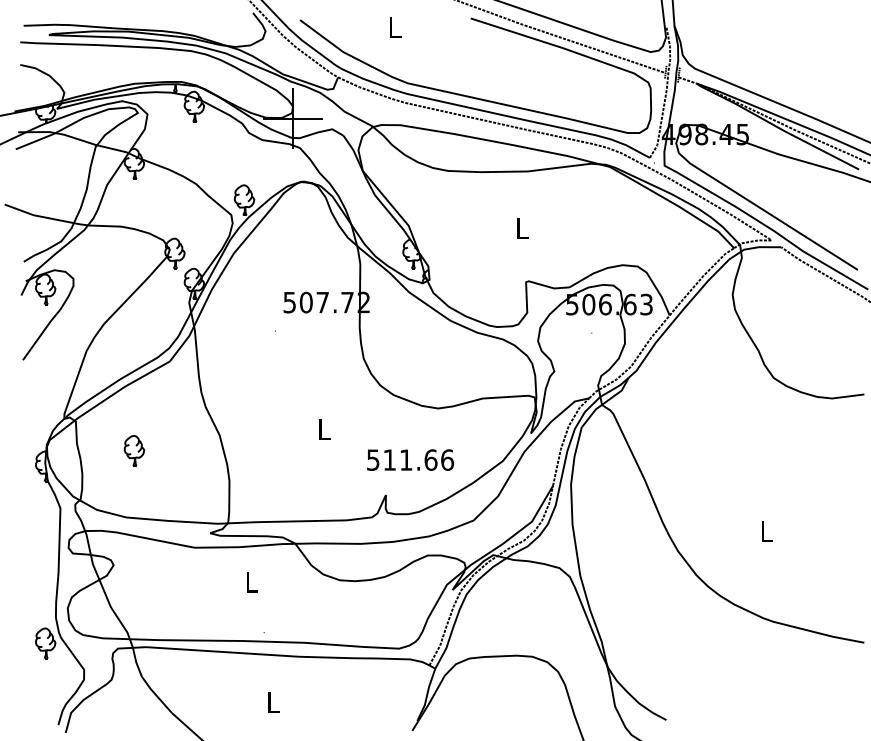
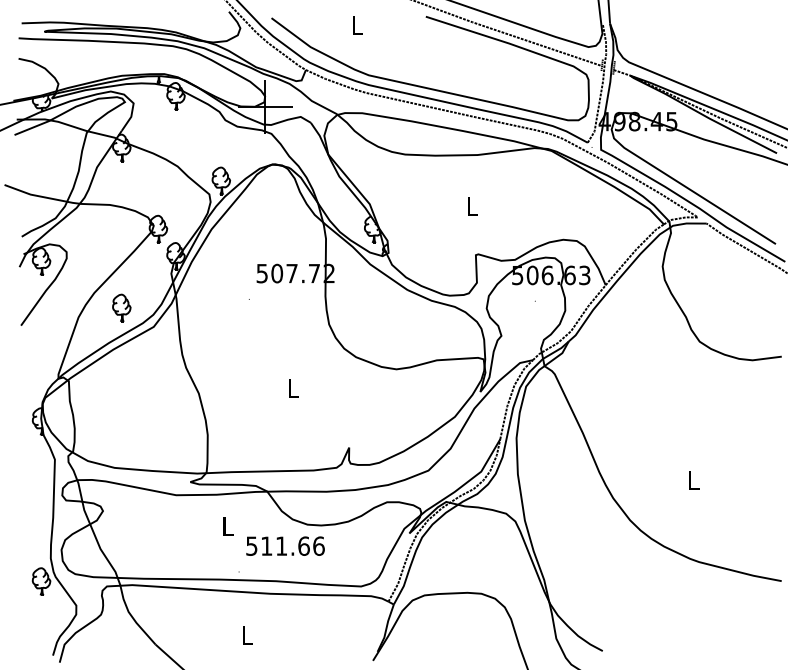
part: (133, 450) -> (120, 307), moved
text: (410, 459) -> (285, 545), moved

